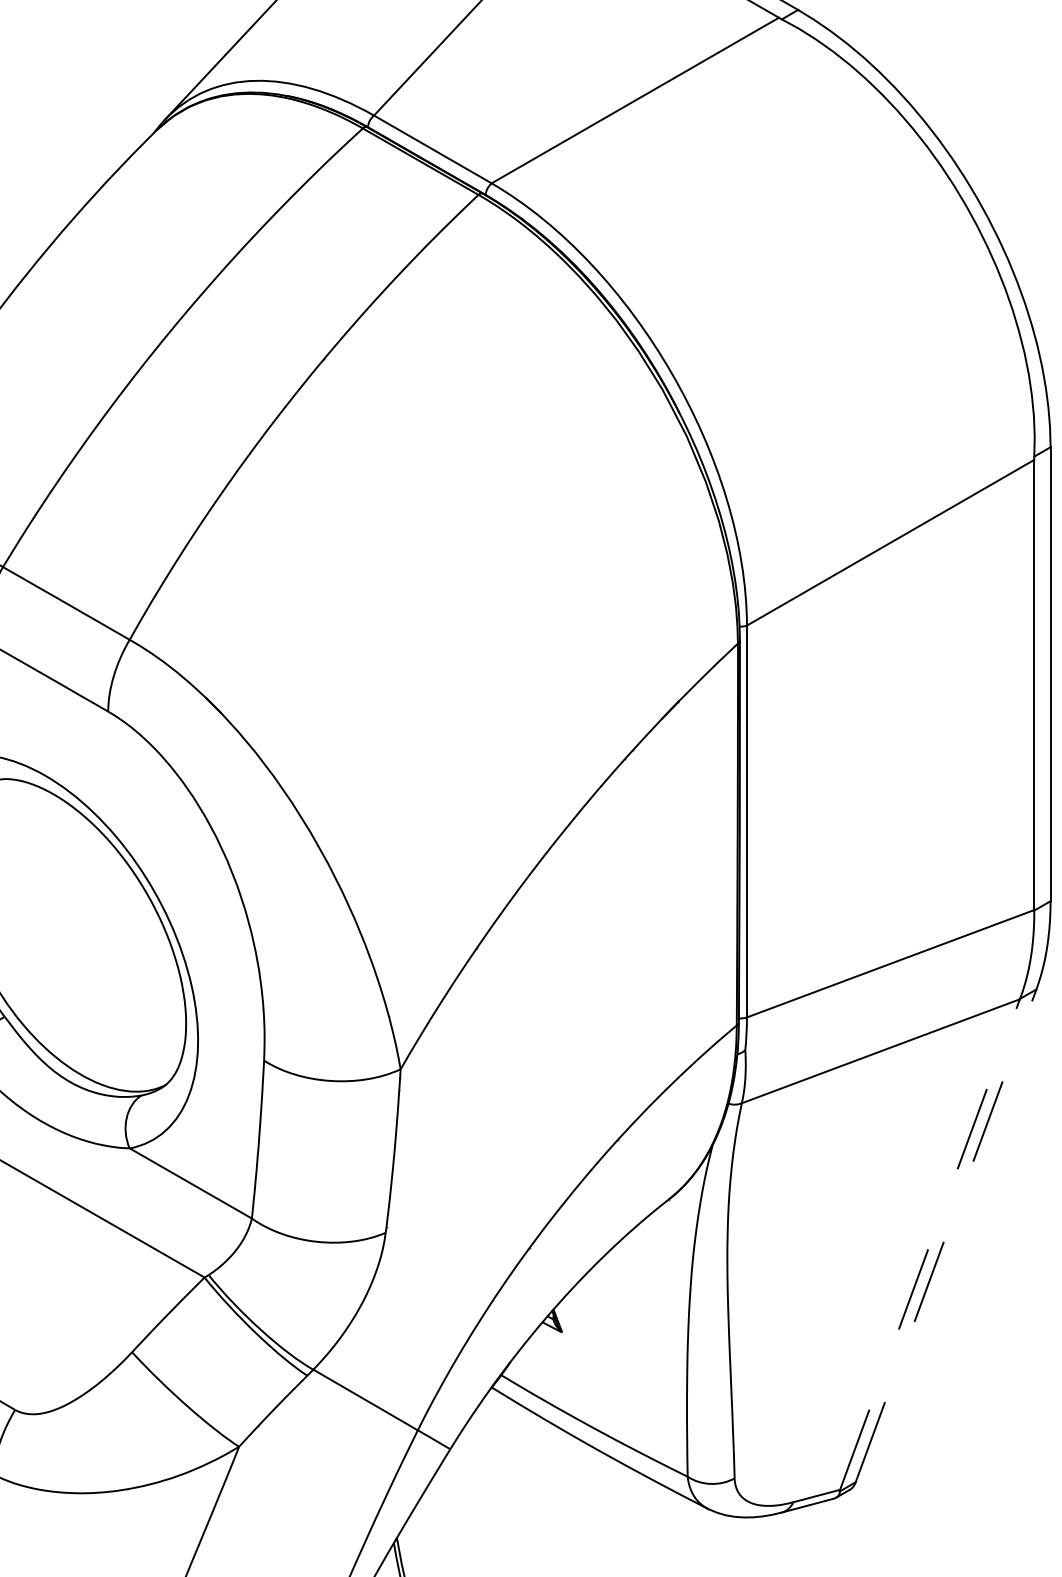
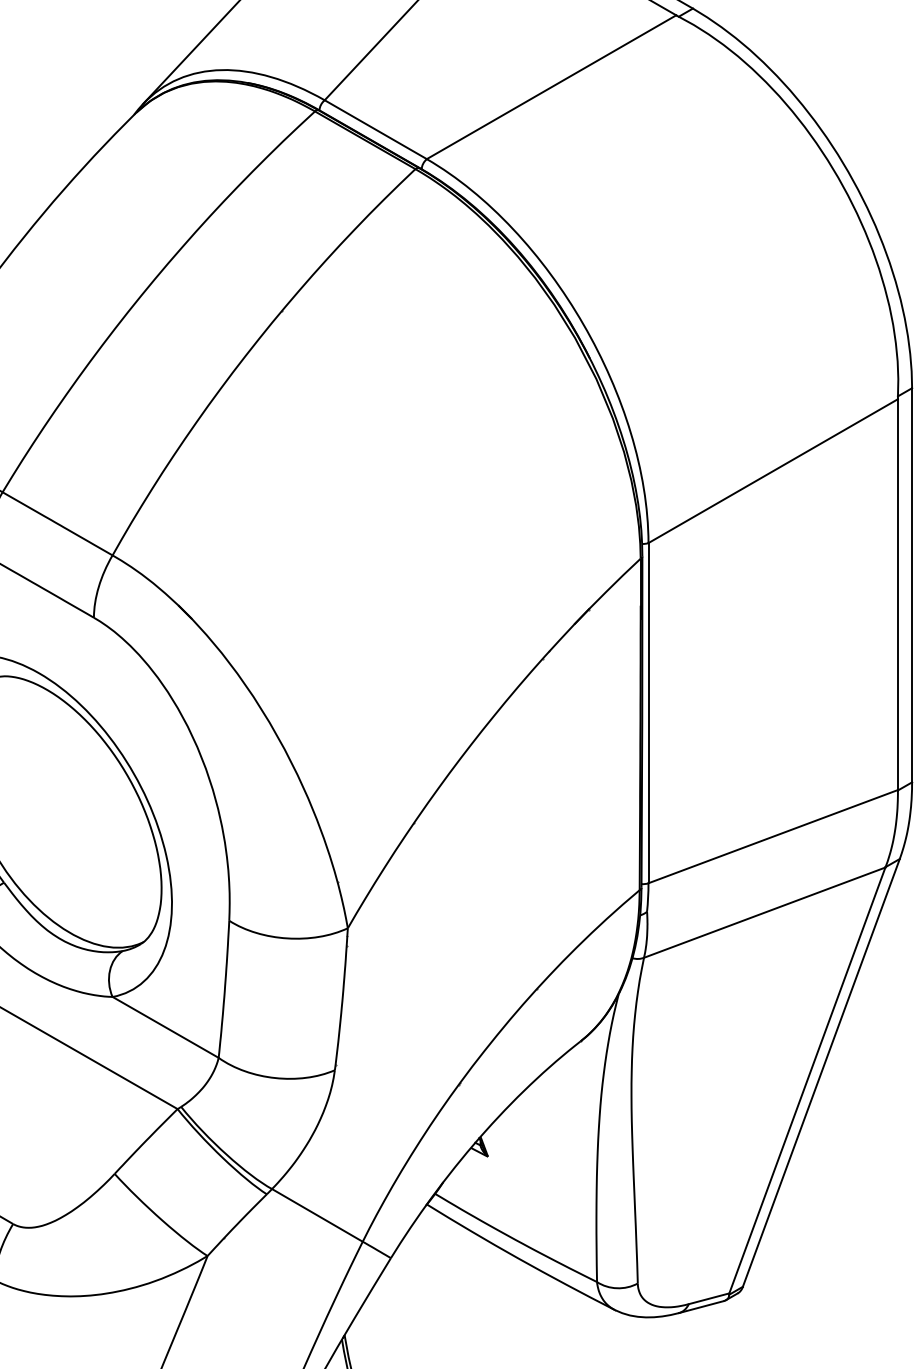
line: (946, 1235) -> (821, 1072), dashed -> solid
line: (930, 1244) -> (807, 1080), dashed -> solid

